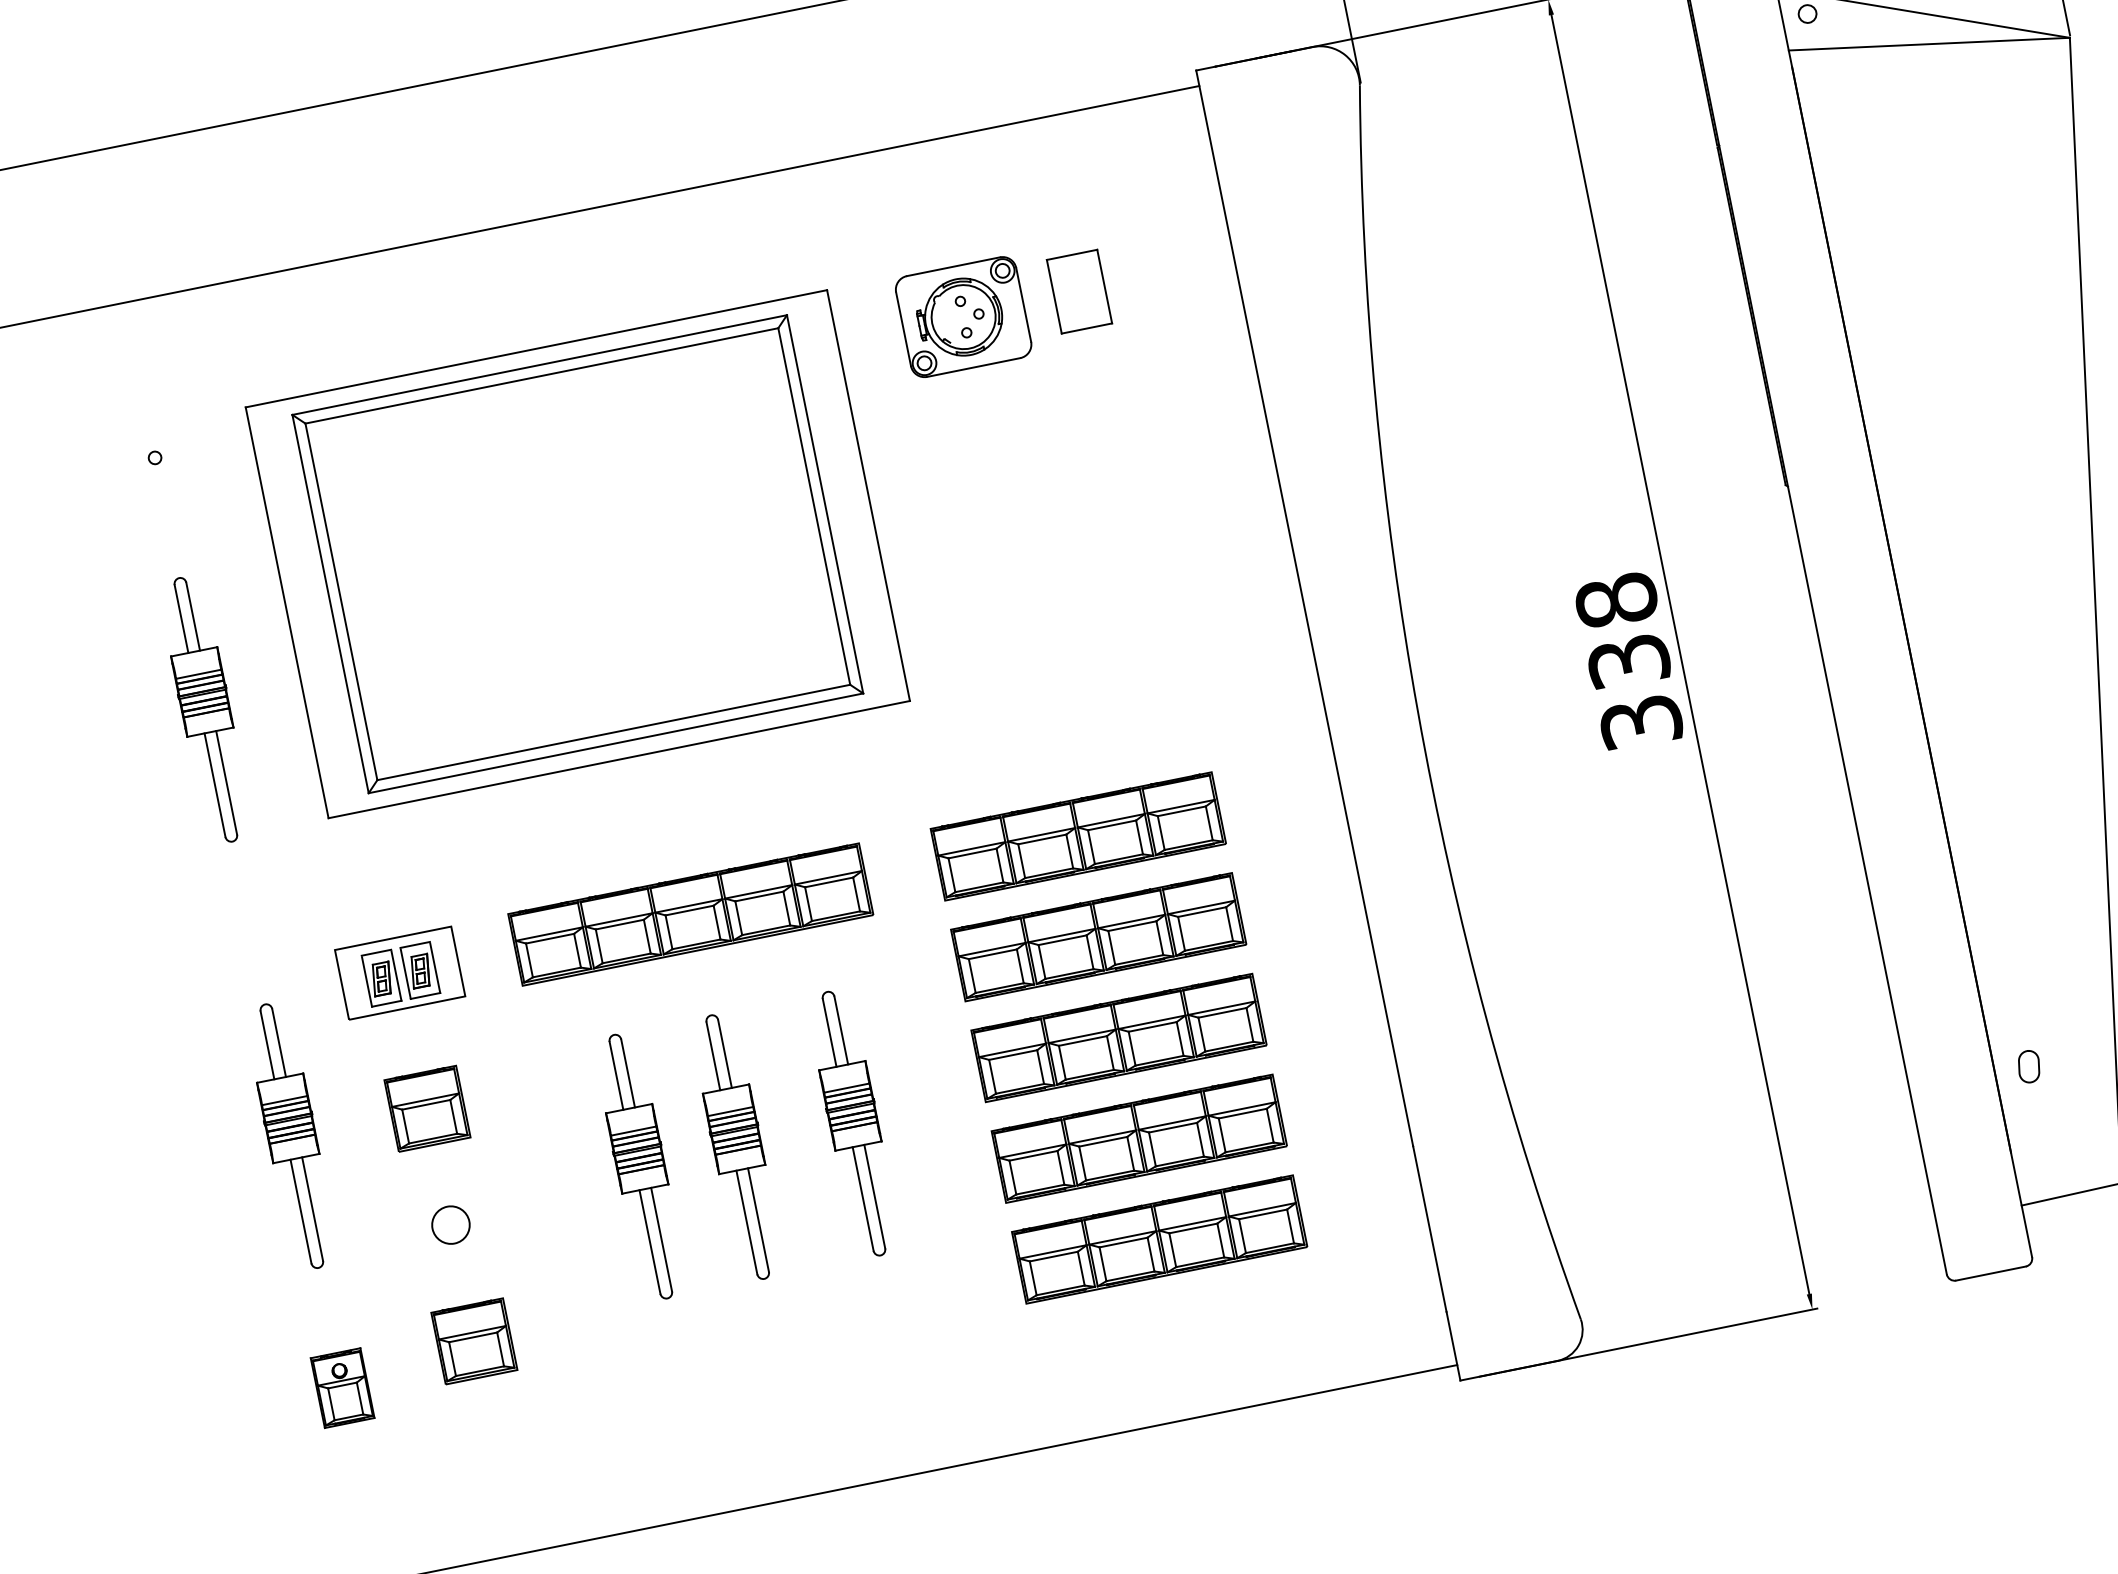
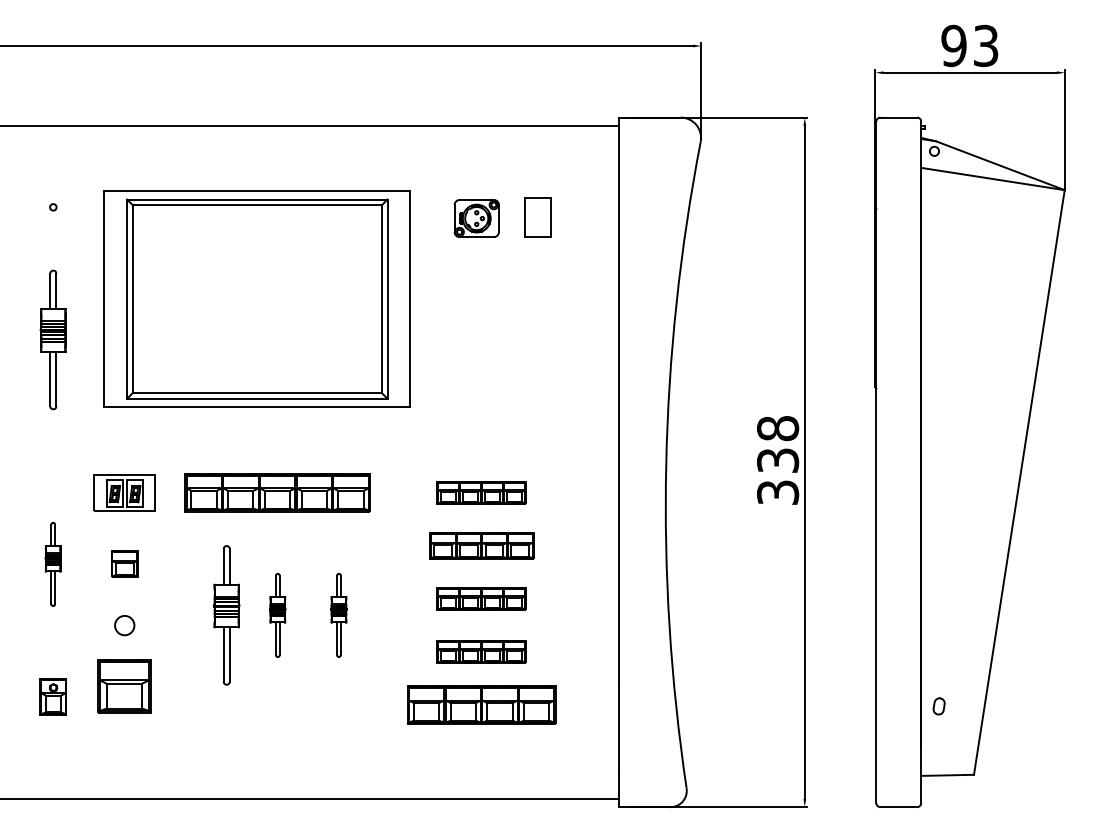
part: (963, 316) -> (476, 218), size x0.7
part: (1077, 835) -> (481, 492), size x0.6
part: (1098, 936) -> (481, 545), size x0.7
part: (1118, 1036) -> (481, 598), size x0.6
part: (426, 1107) -> (124, 563), size x0.7
part: (853, 1124) -> (338, 615), size x0.6
part: (290, 1136) -> (52, 564), size x0.6
part: (1138, 1137) -> (481, 651), size x0.6
part: (737, 1147) -> (277, 615), size x0.6
part: (473, 1340) -> (124, 686), size x1.4

